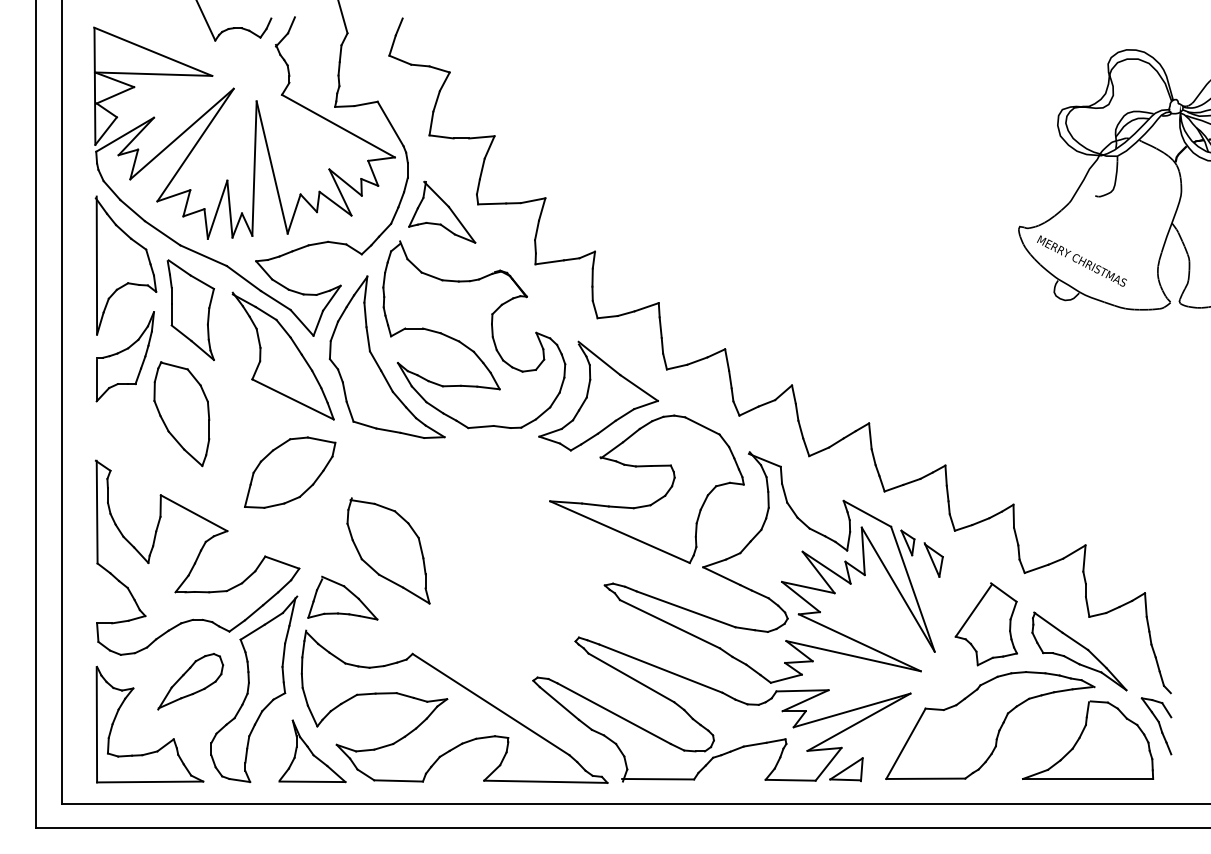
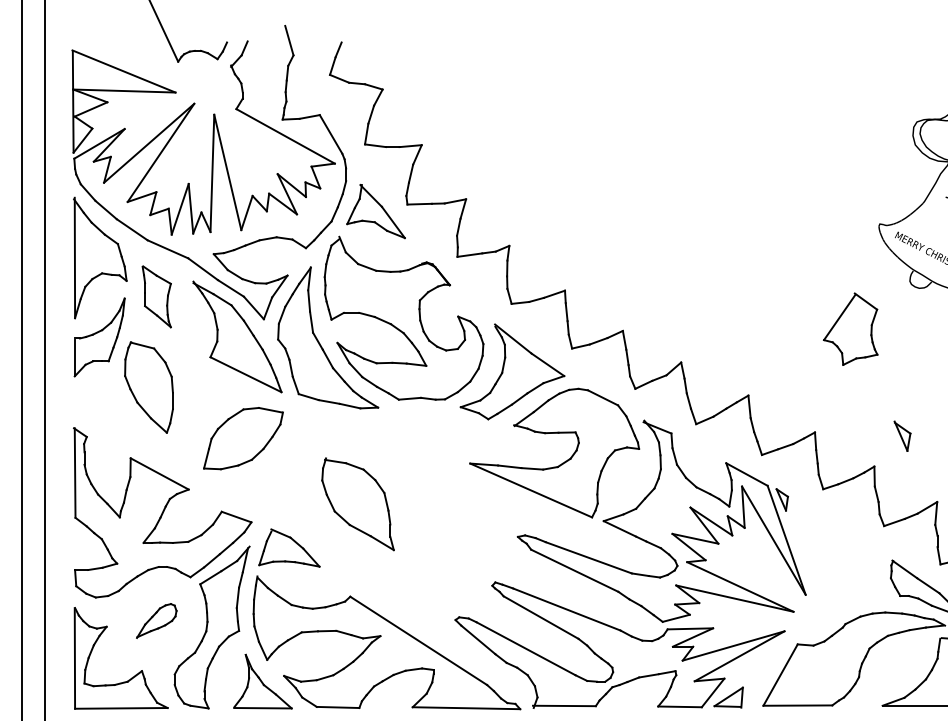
part: (190, 309) -> (156, 296), size x0.7
part: (388, 550) -> (358, 503), moved
part: (933, 559) -> (902, 435), moved
part: (985, 624) -> (849, 329), moved
part: (190, 681) -> (156, 620), size x0.7

